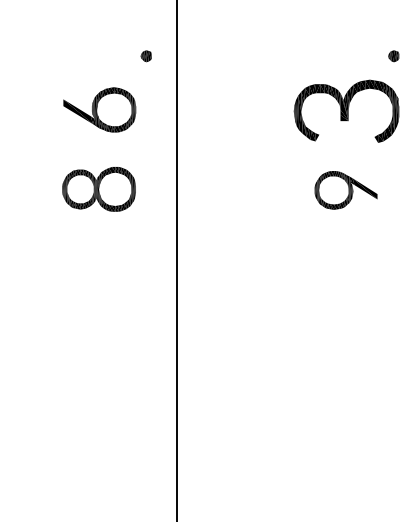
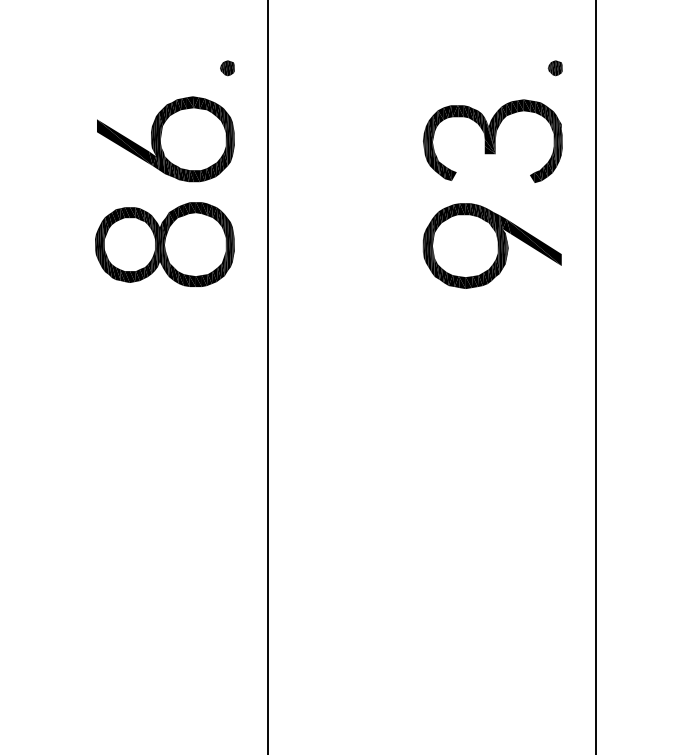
part: (99, 110) -> (165, 139), size x1.43
part: (98, 189) -> (164, 244), size x1.43
part: (345, 190) -> (491, 245), size x1.67

